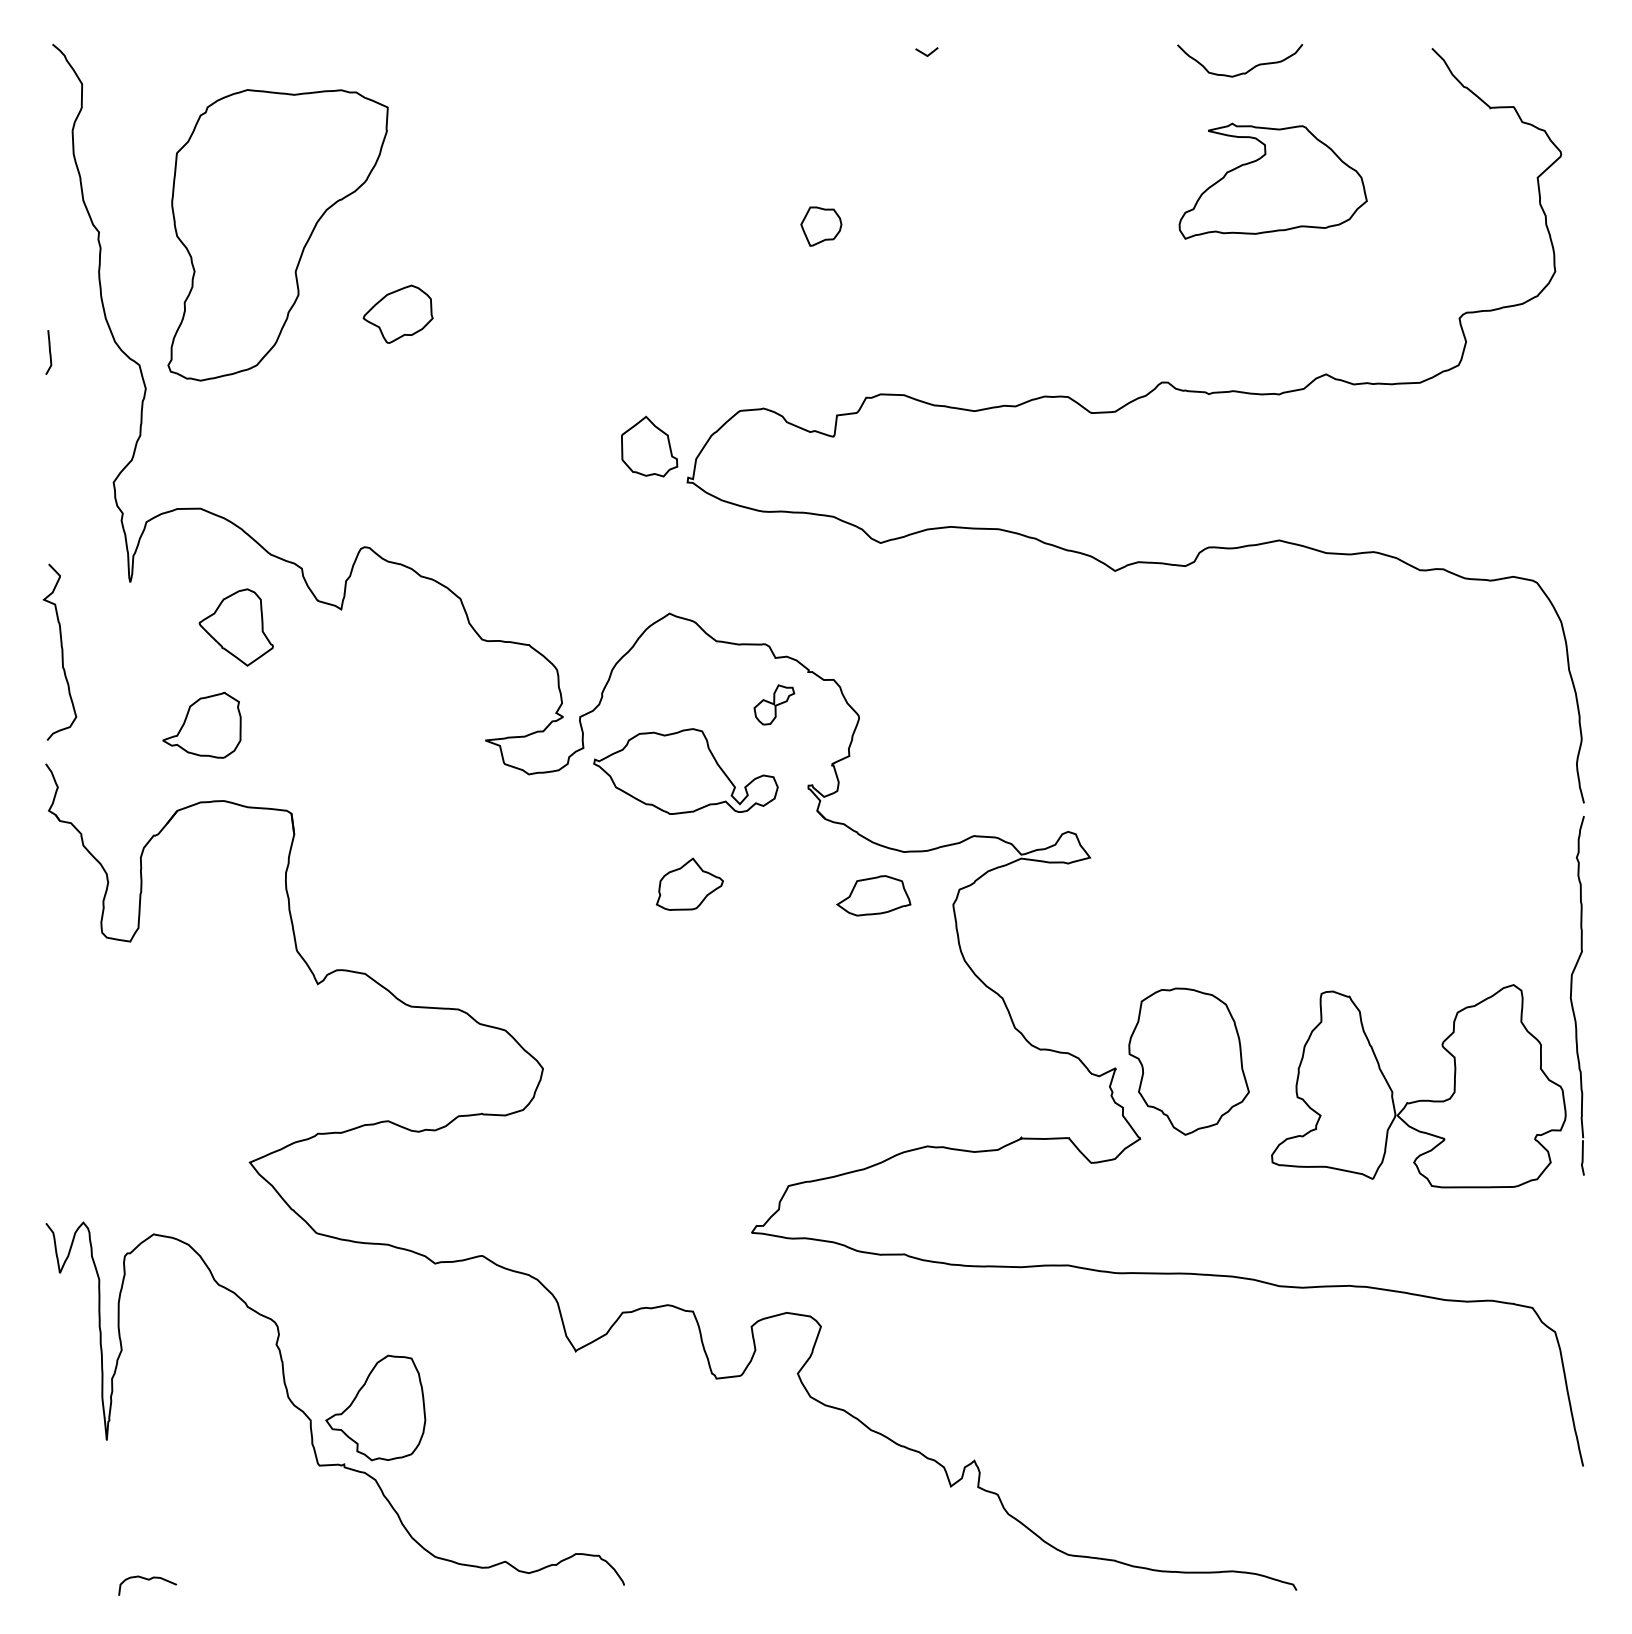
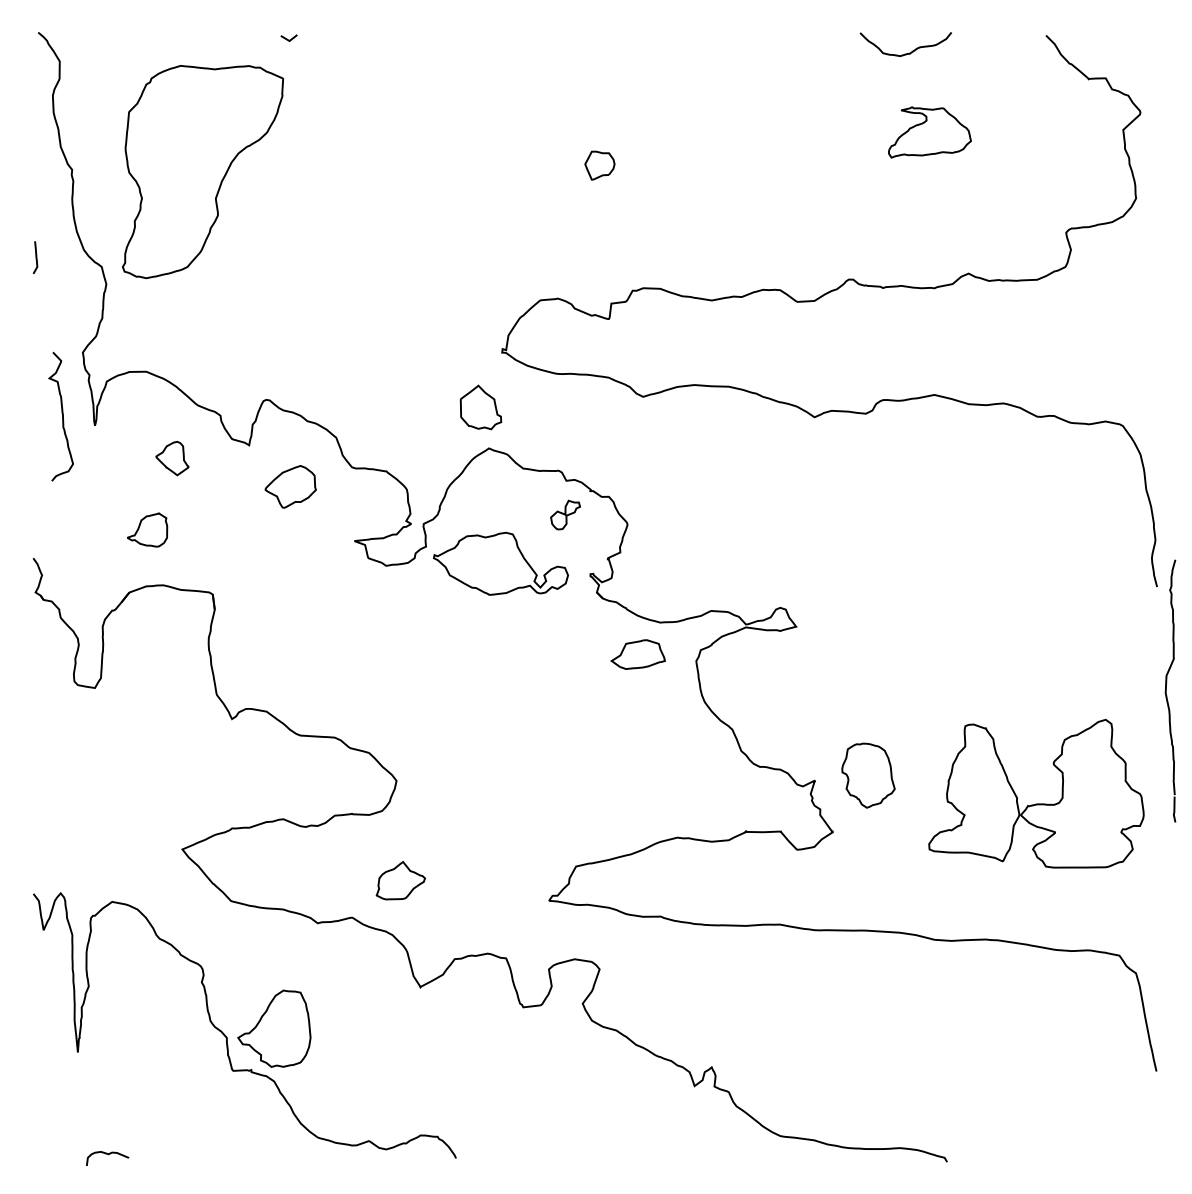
line: (925, 53) -> (288, 39), moved
part: (1272, 180) -> (929, 131), size x0.6
part: (397, 313) -> (290, 486), moved
part: (649, 446) -> (480, 407), moved
part: (235, 627) -> (171, 458), size x0.6
curve: (61, 651) -> (62, 416), moved
part: (201, 725) -> (147, 530), size x0.7
part: (689, 883) -> (400, 880), moved
part: (1576, 995) -> (1169, 690), moved
part: (1188, 1061) -> (868, 775), size x0.6

